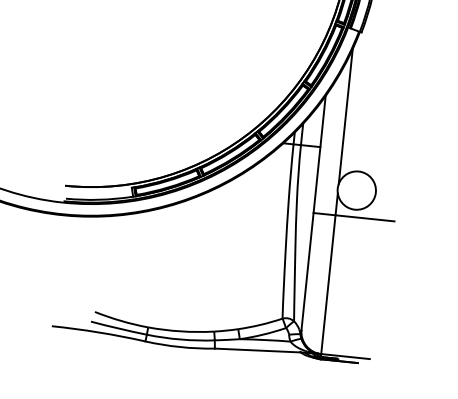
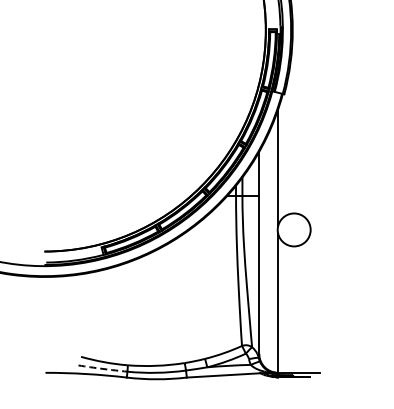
line: (354, 216) -> (294, 252), removed
arc: (118, 328) -> (102, 368), solid -> dashed

